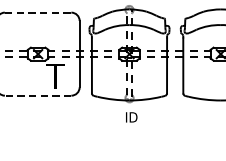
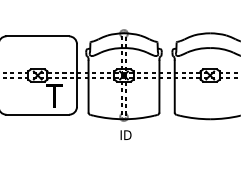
line: (38, 12) -> (38, 36), dashed -> solid
line: (37, 95) -> (37, 114), dashed -> solid

